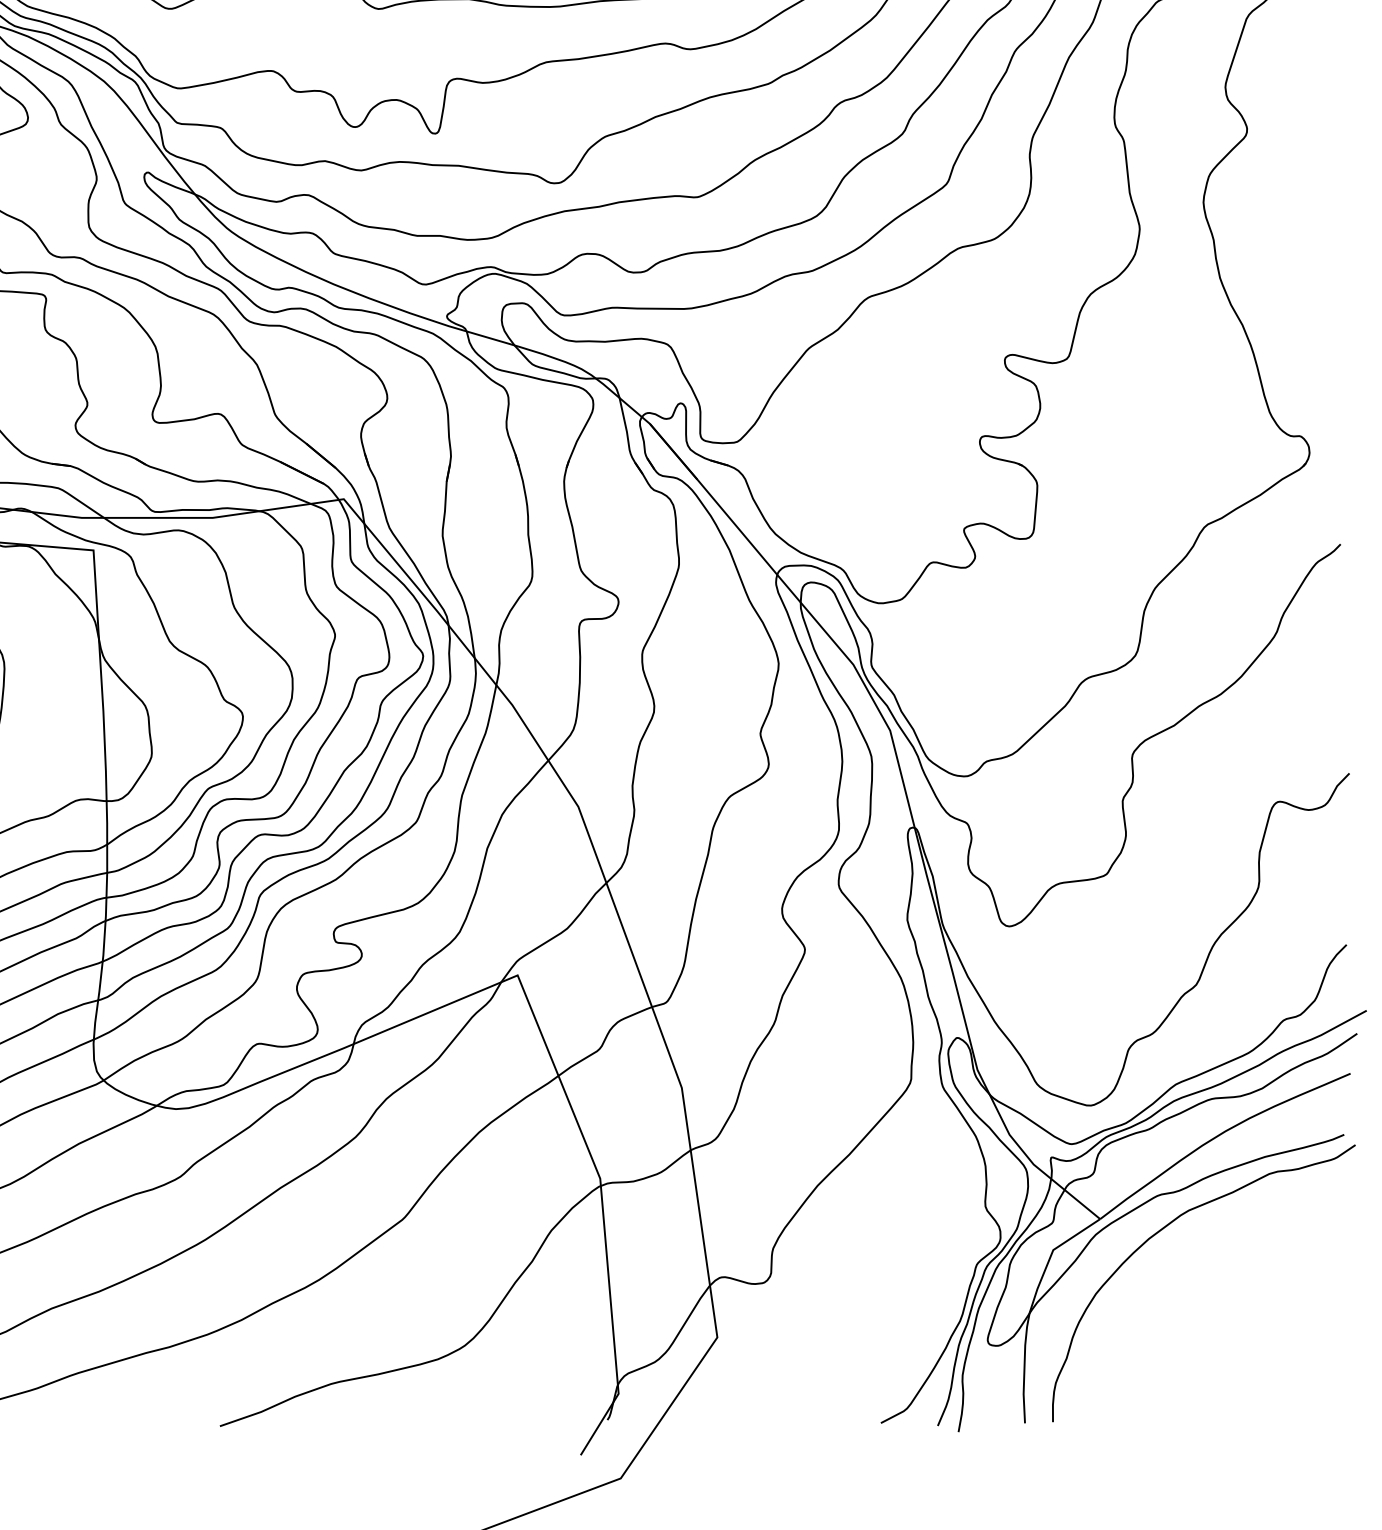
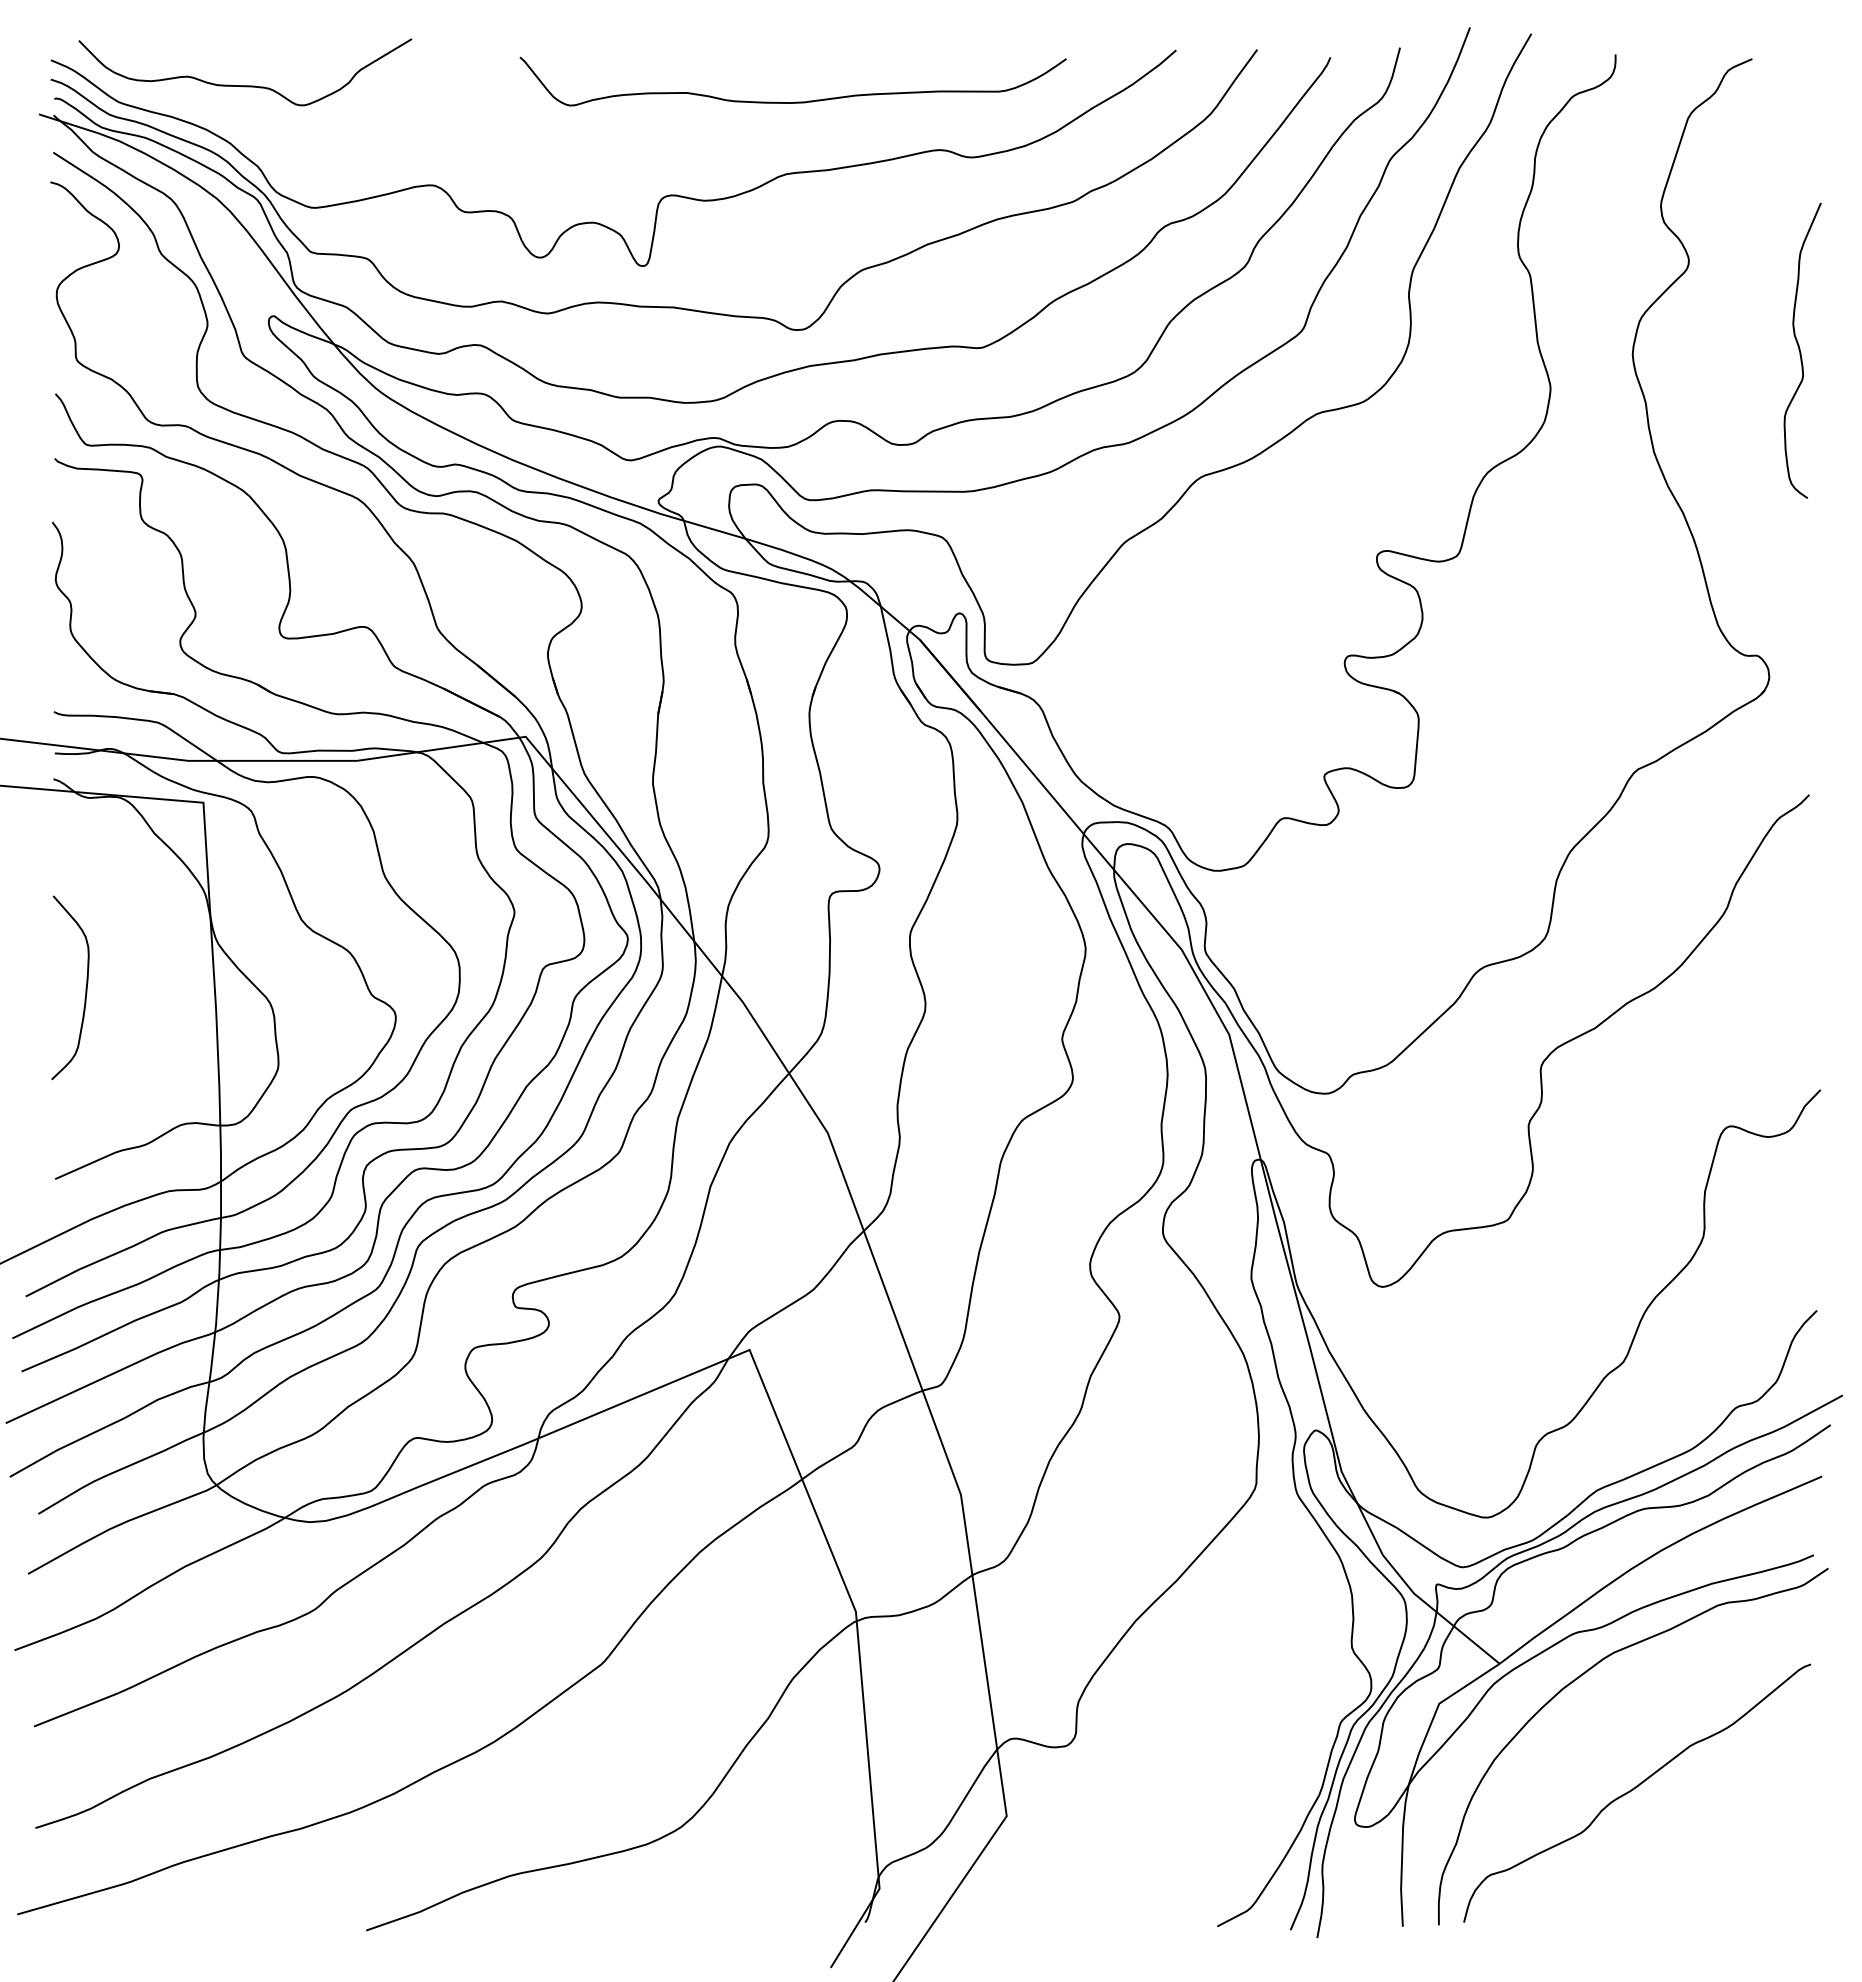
curve: (1333, 199) -> (1800, 350), added
curve: (1206, 1315) -> (1636, 1788), added

